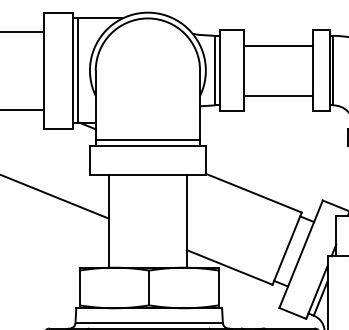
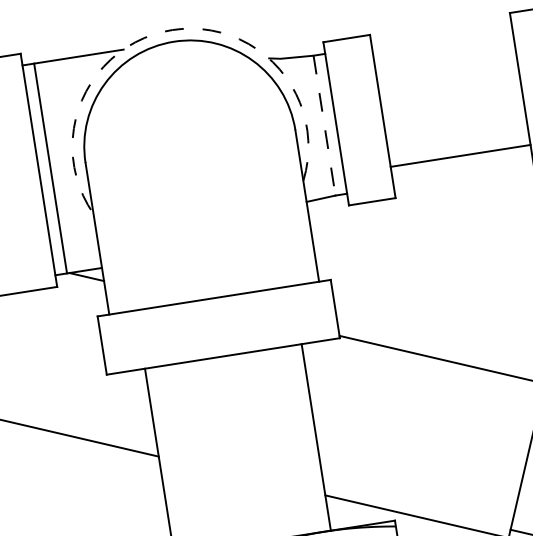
arc: (147, 12) -> (171, 29), solid -> dashed
line: (278, 45) -> (445, 54), removed
line: (214, 70) -> (324, 125), solid -> dashed
line: (147, 140) -> (211, 287), removed

